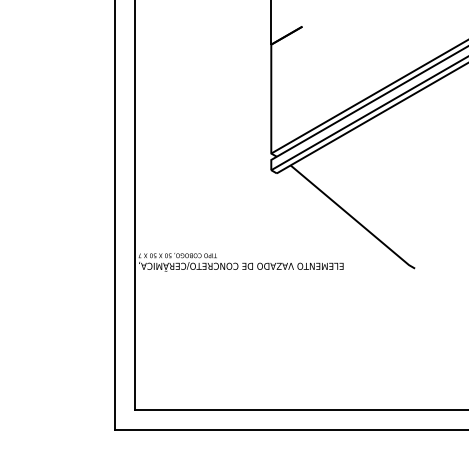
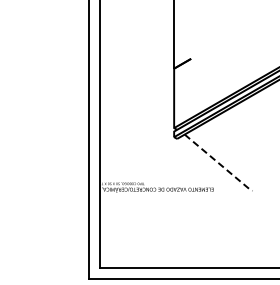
line: (352, 218) -> (218, 163), solid -> dashed

